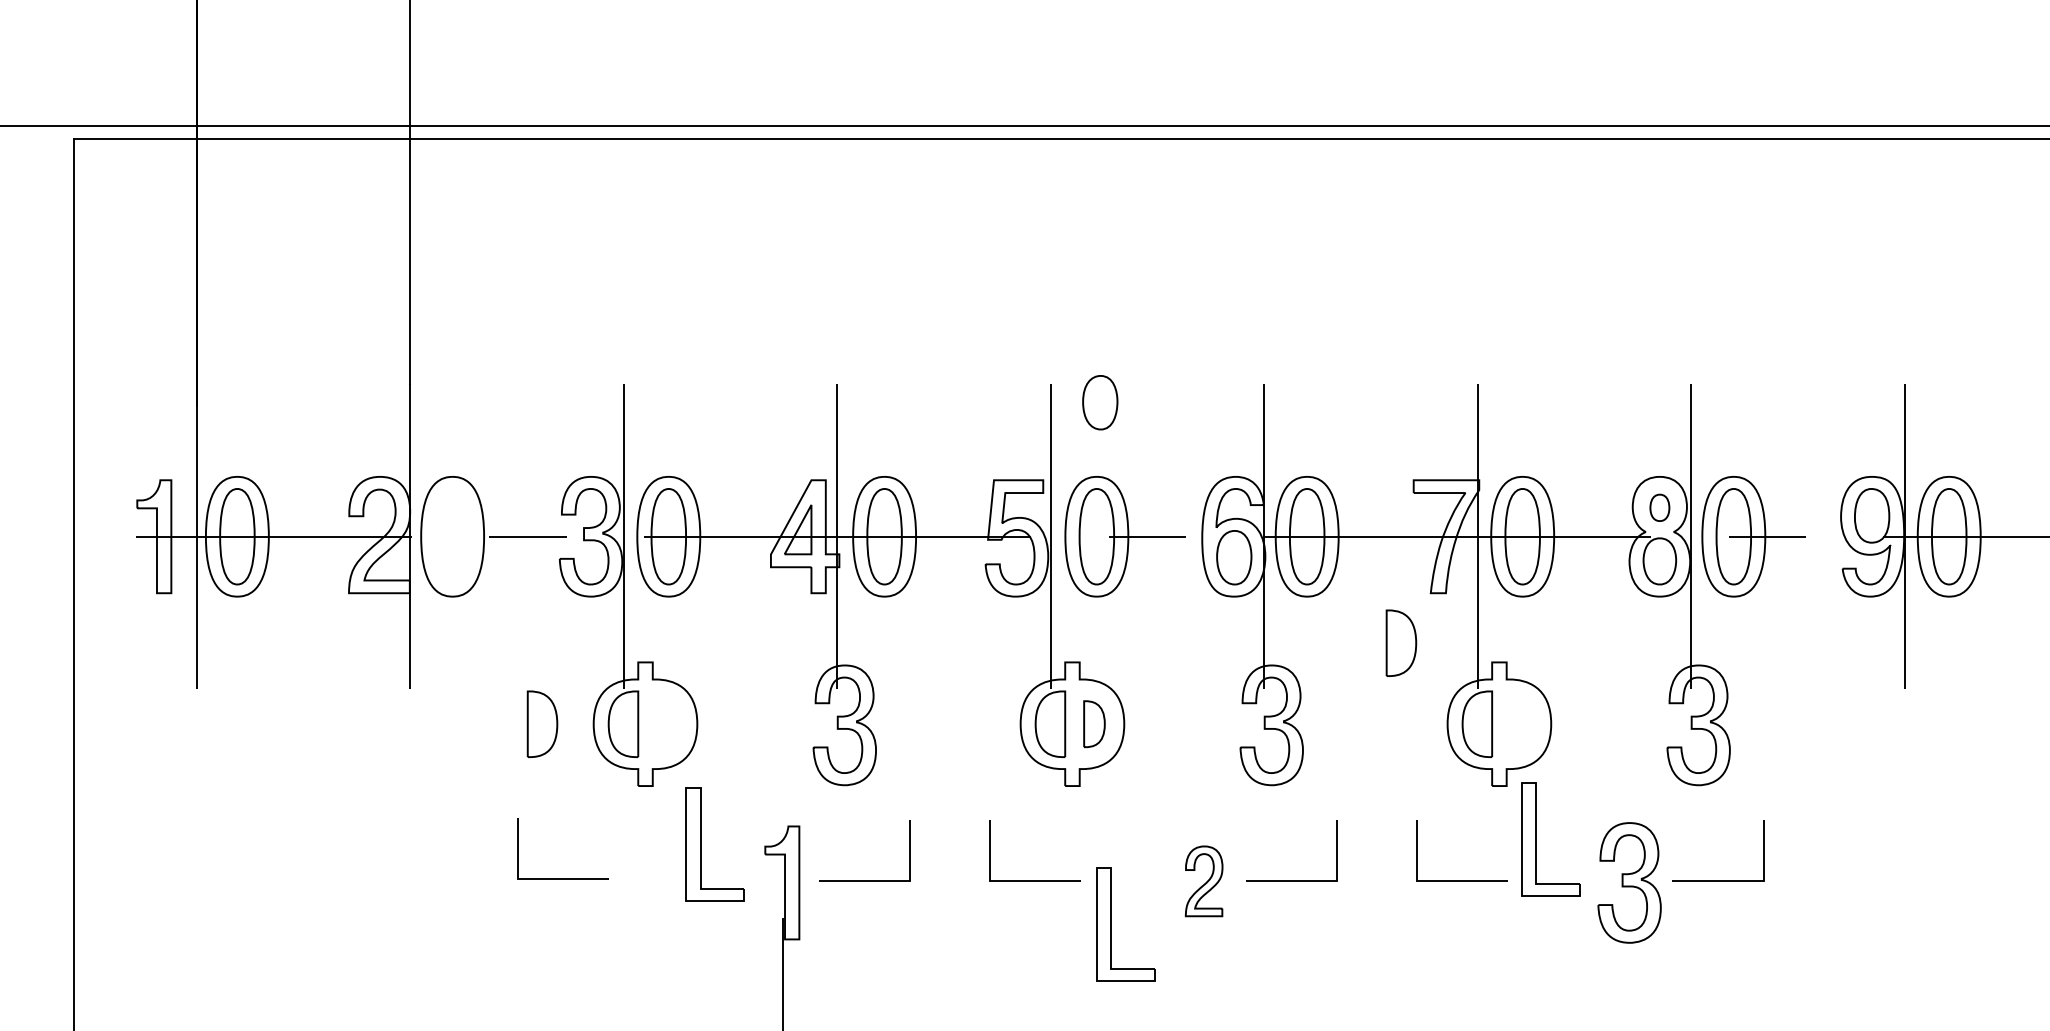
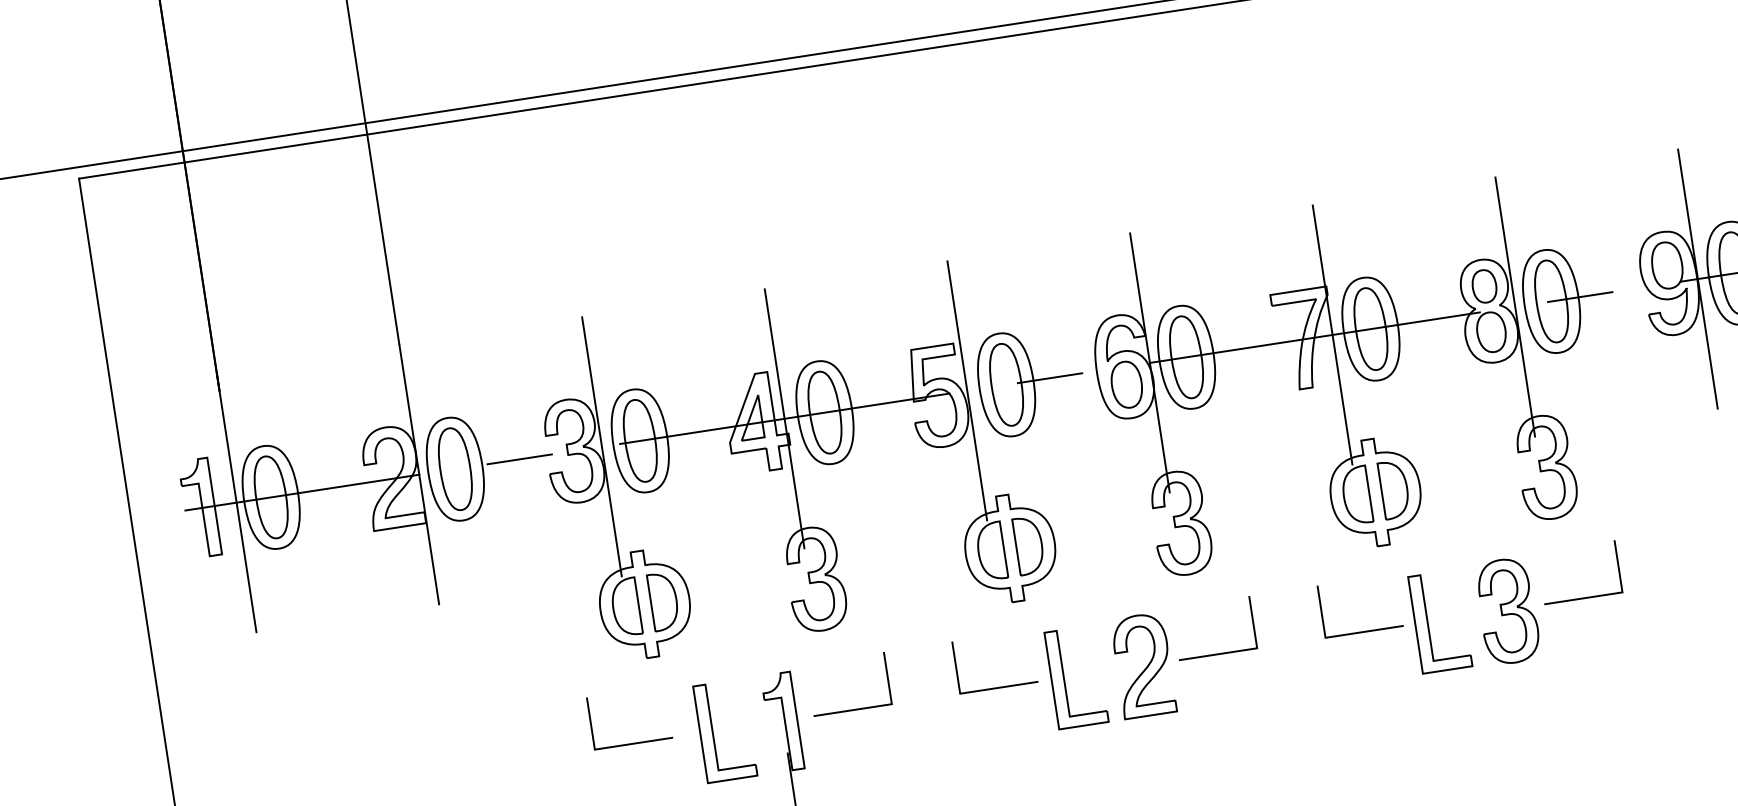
part: (1100, 402) -> (992, 269), removed
part: (1659, 507) -> (1484, 286), size x1.43
part: (452, 536) -> (455, 469), added
part: (1401, 642) -> (1394, 489), moved
part: (542, 723) -> (663, 600), moved
part: (1094, 723) -> (1029, 544), size x1.43
part: (1536, 839) -> (1428, 623), moved
part: (701, 844) -> (713, 732), moved
curve: (562, 878) -> (632, 743), moved
part: (1203, 881) -> (1142, 665), size x1.67
part: (1111, 924) -> (1064, 678), moved

